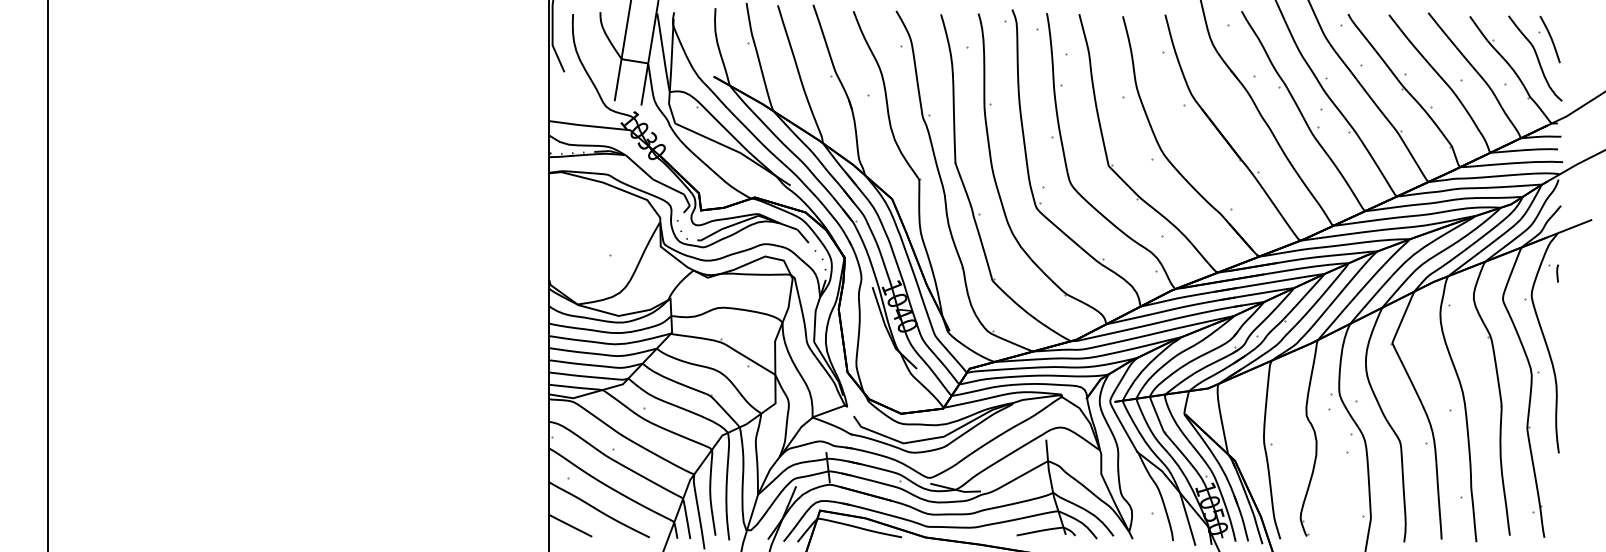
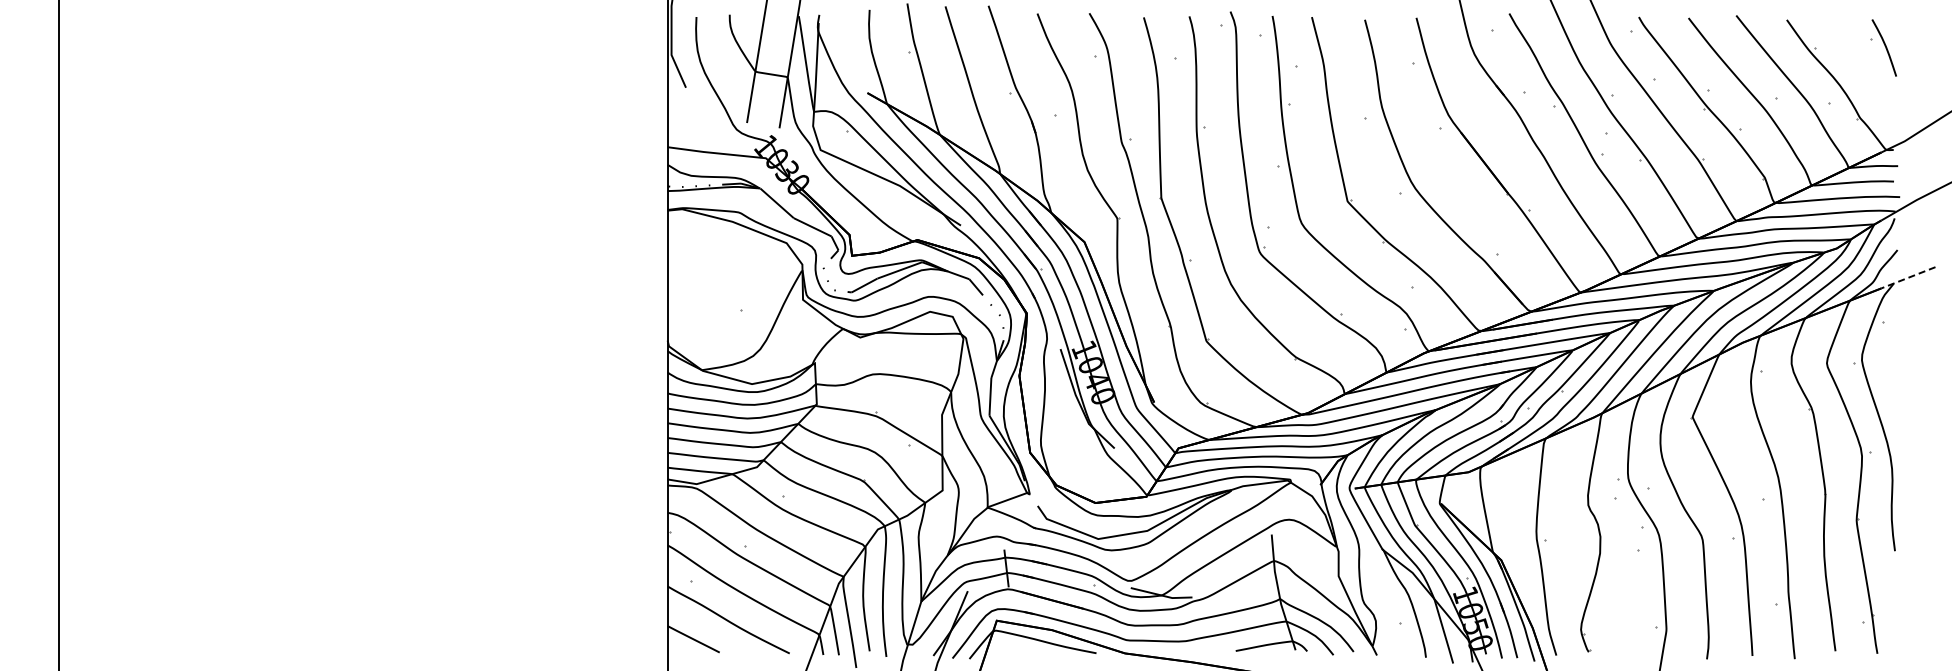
curve: (1537, 58) -> (1868, 71), removed
line: (1569, 228) -> (1907, 277), solid -> dashed
line: (1557, 273) -> (1893, 332), removed

